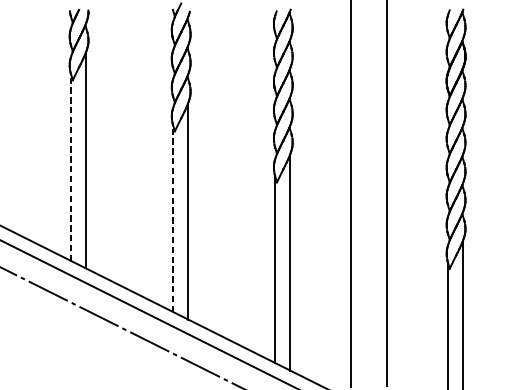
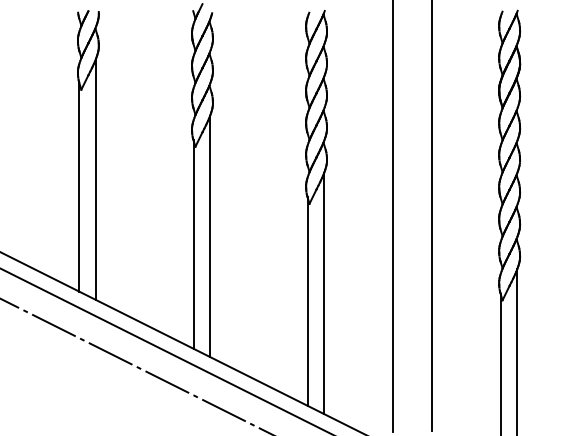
line: (71, 167) -> (79, 187), dashed -> solid
line: (173, 218) -> (193, 244), dashed -> solid

